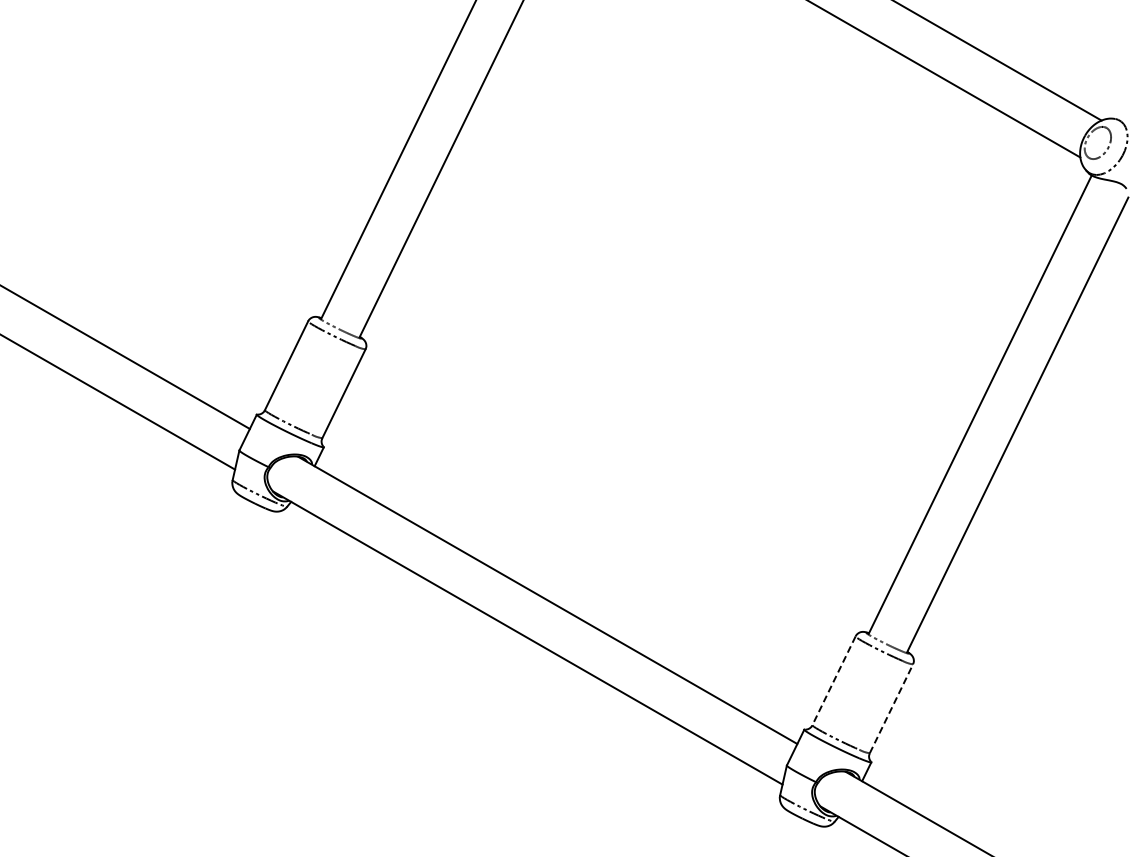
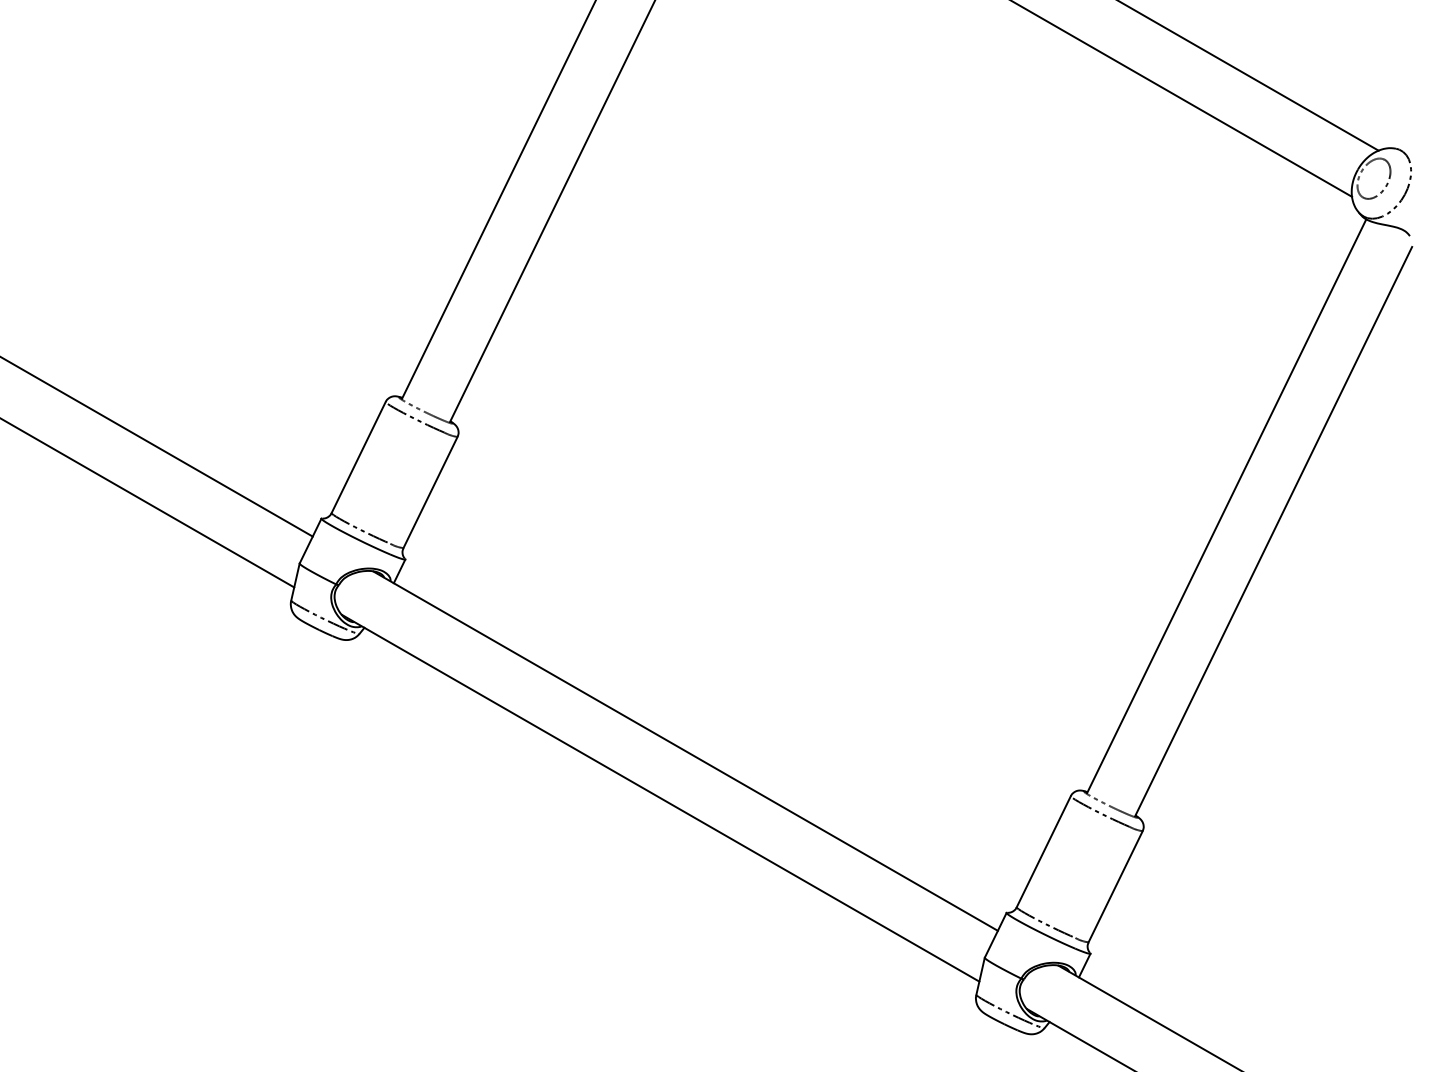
line: (833, 681) -> (1043, 852), dashed -> solid
line: (891, 708) -> (1115, 886), dashed -> solid

